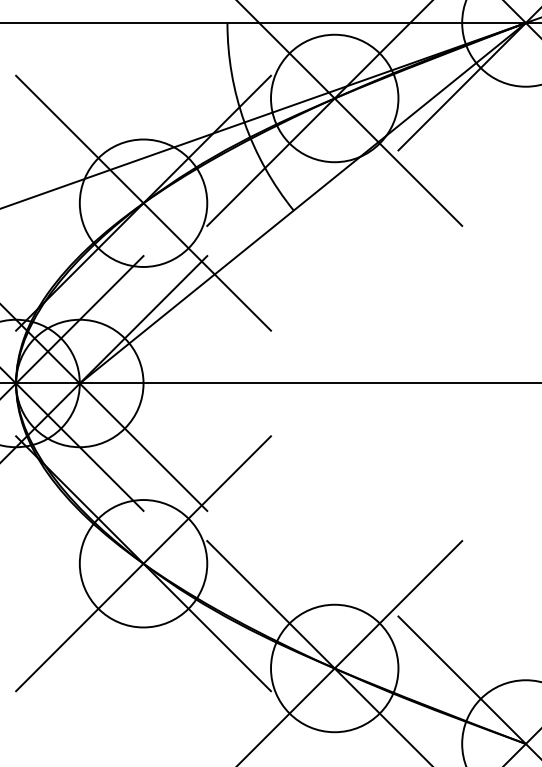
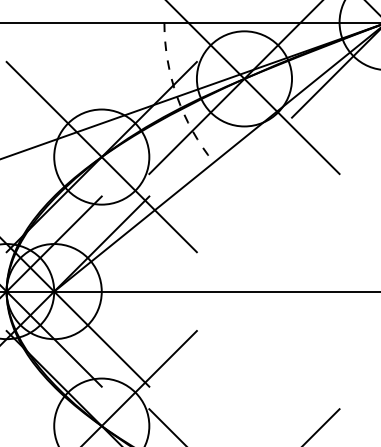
arc: (244, 122) -> (177, 96), solid -> dashed

